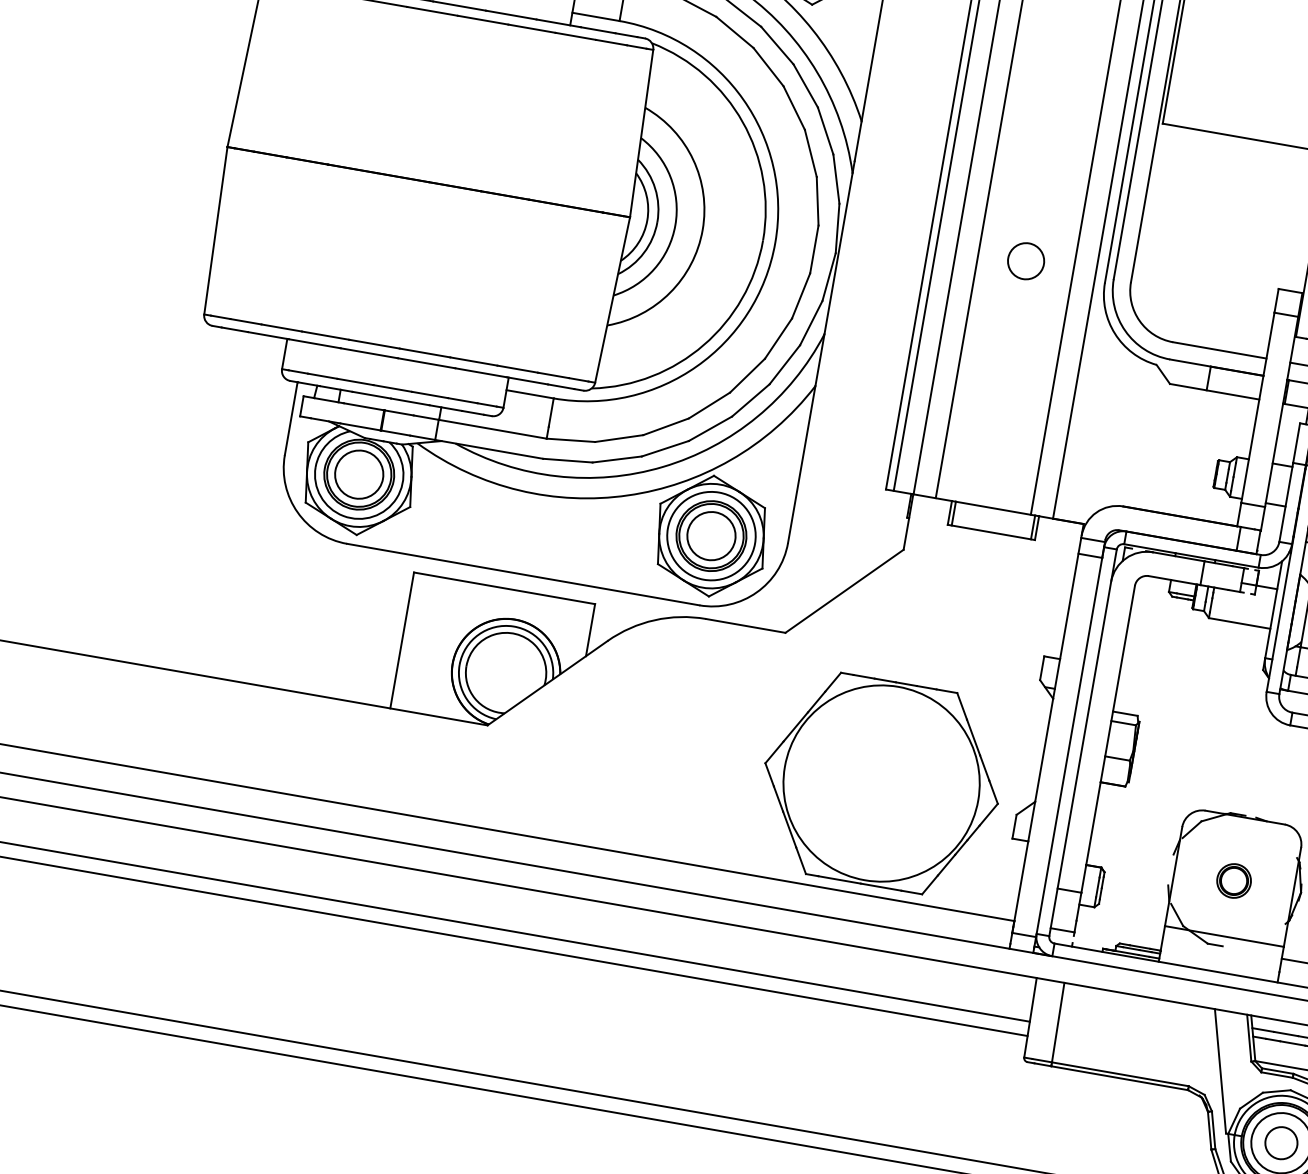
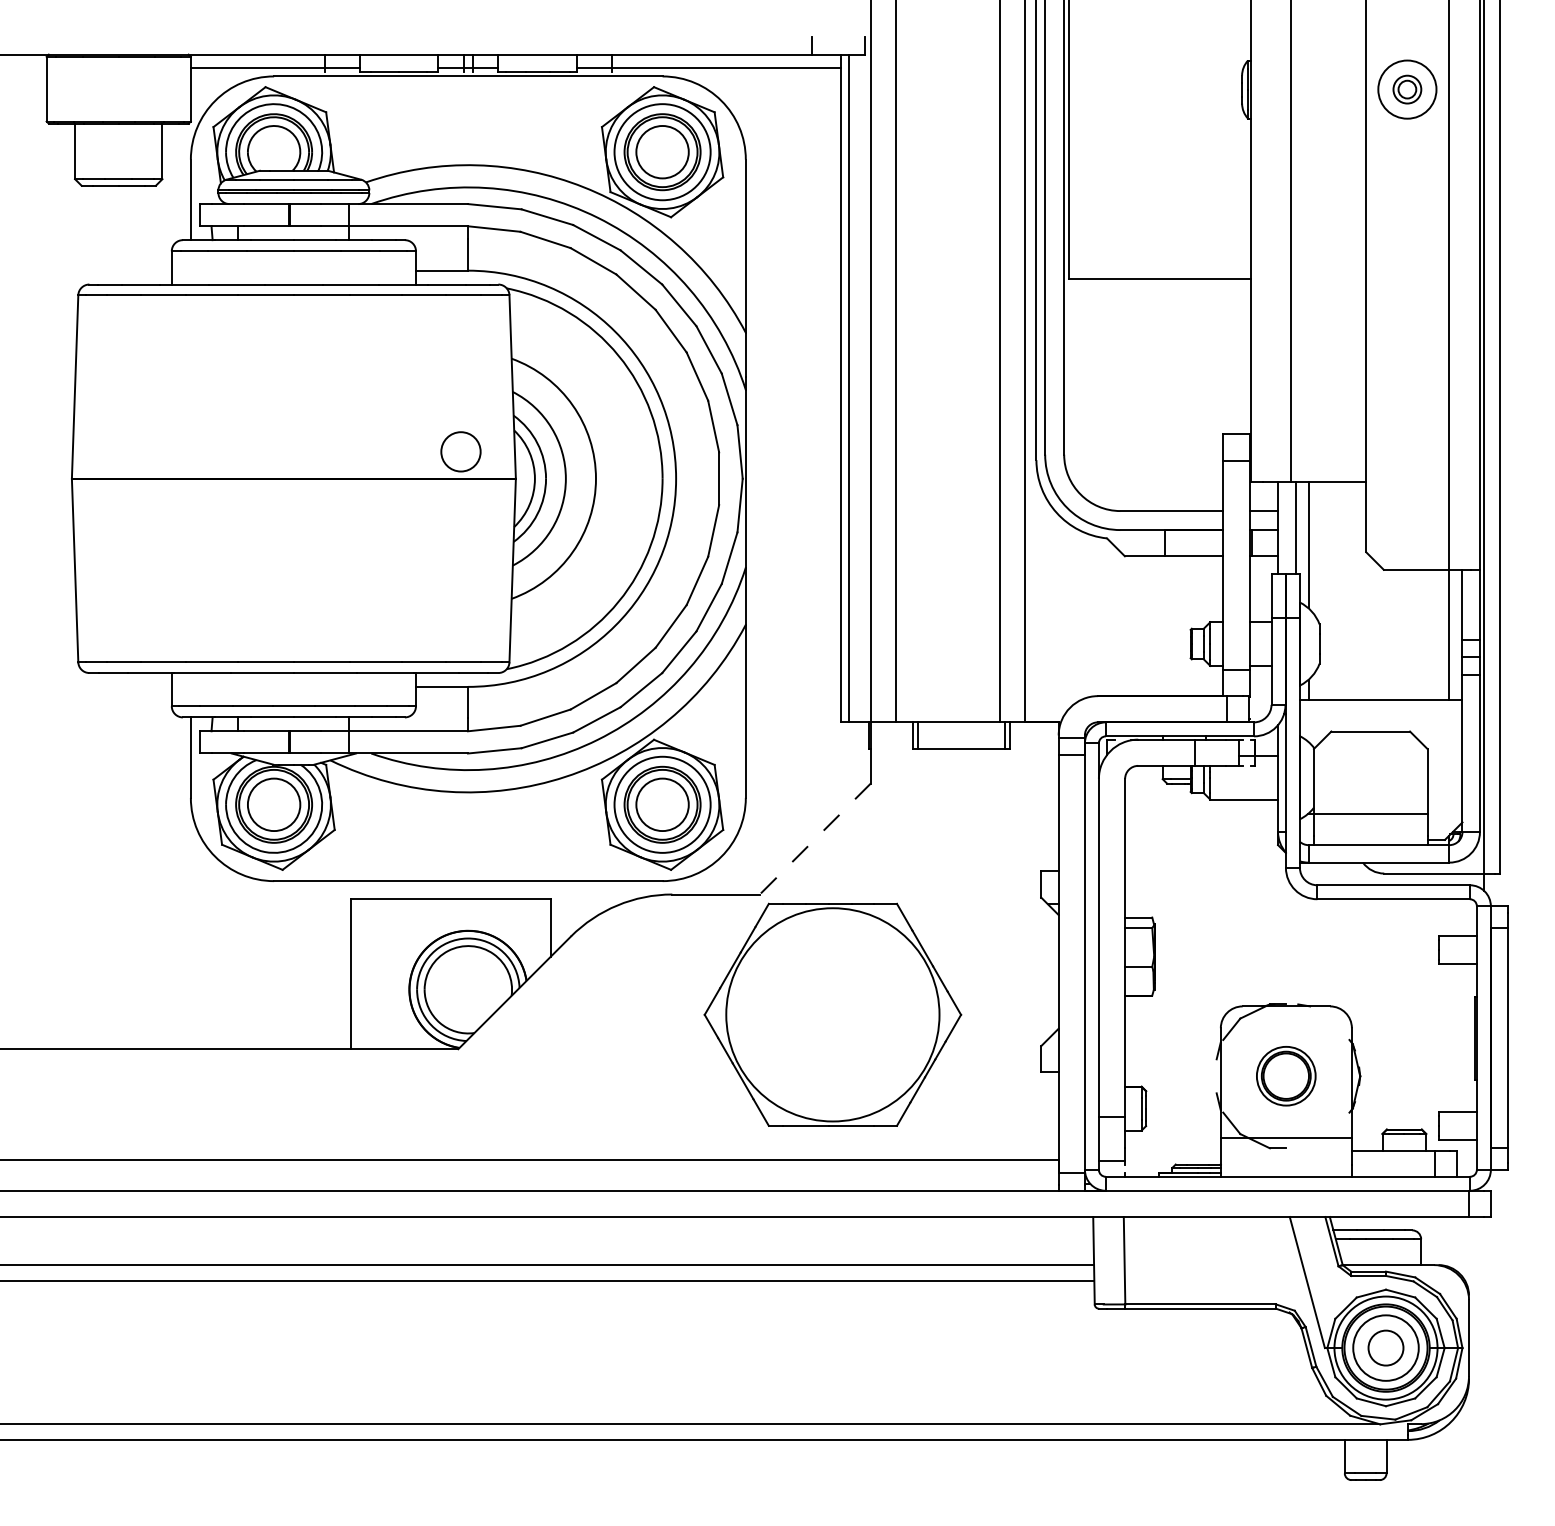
circle: (1025, 260) -> (460, 451), moved
line: (843, 591) -> (814, 839), solid -> dashed
part: (881, 783) -> (832, 1014), moved
part: (1234, 881) -> (1286, 1076), size x1.6

